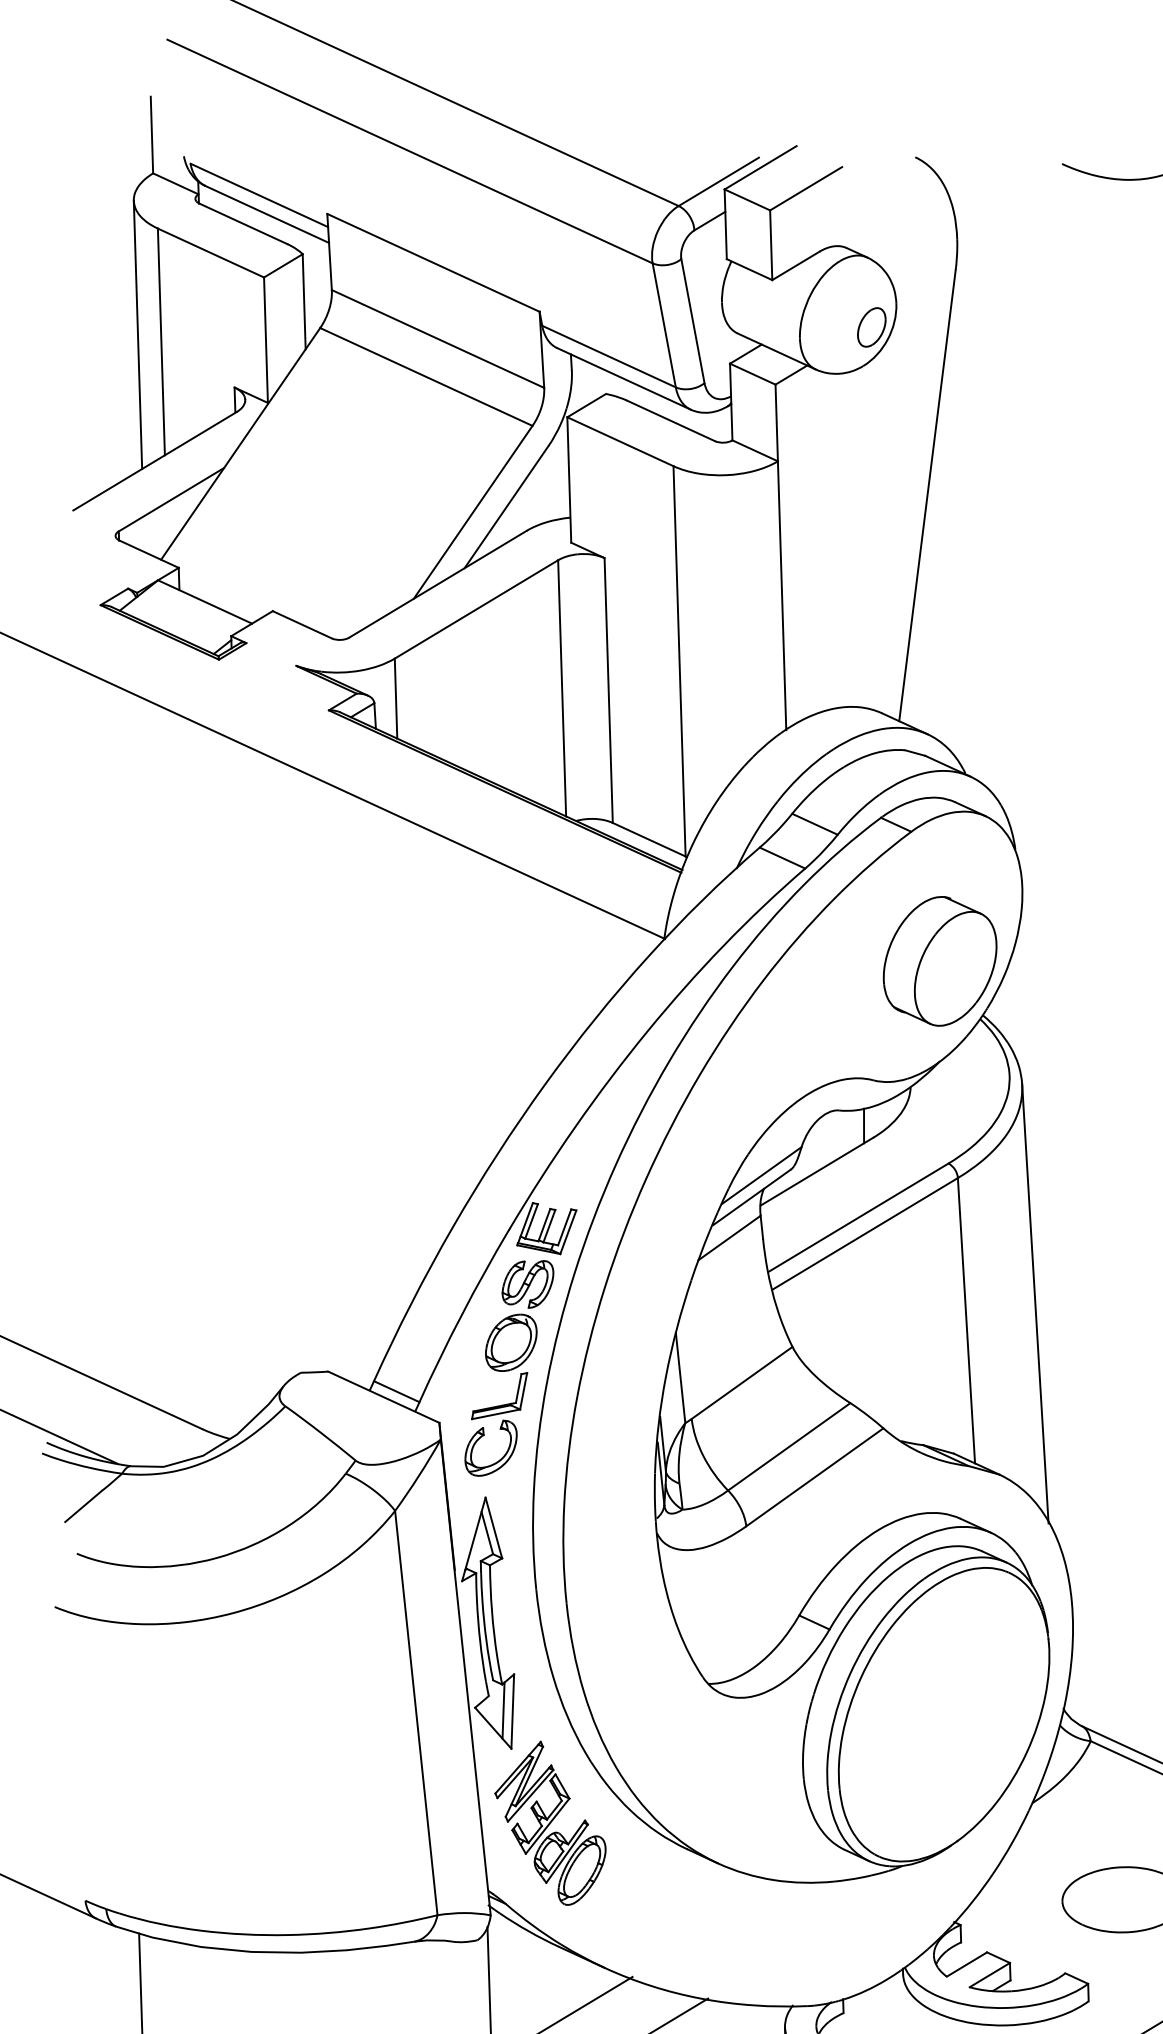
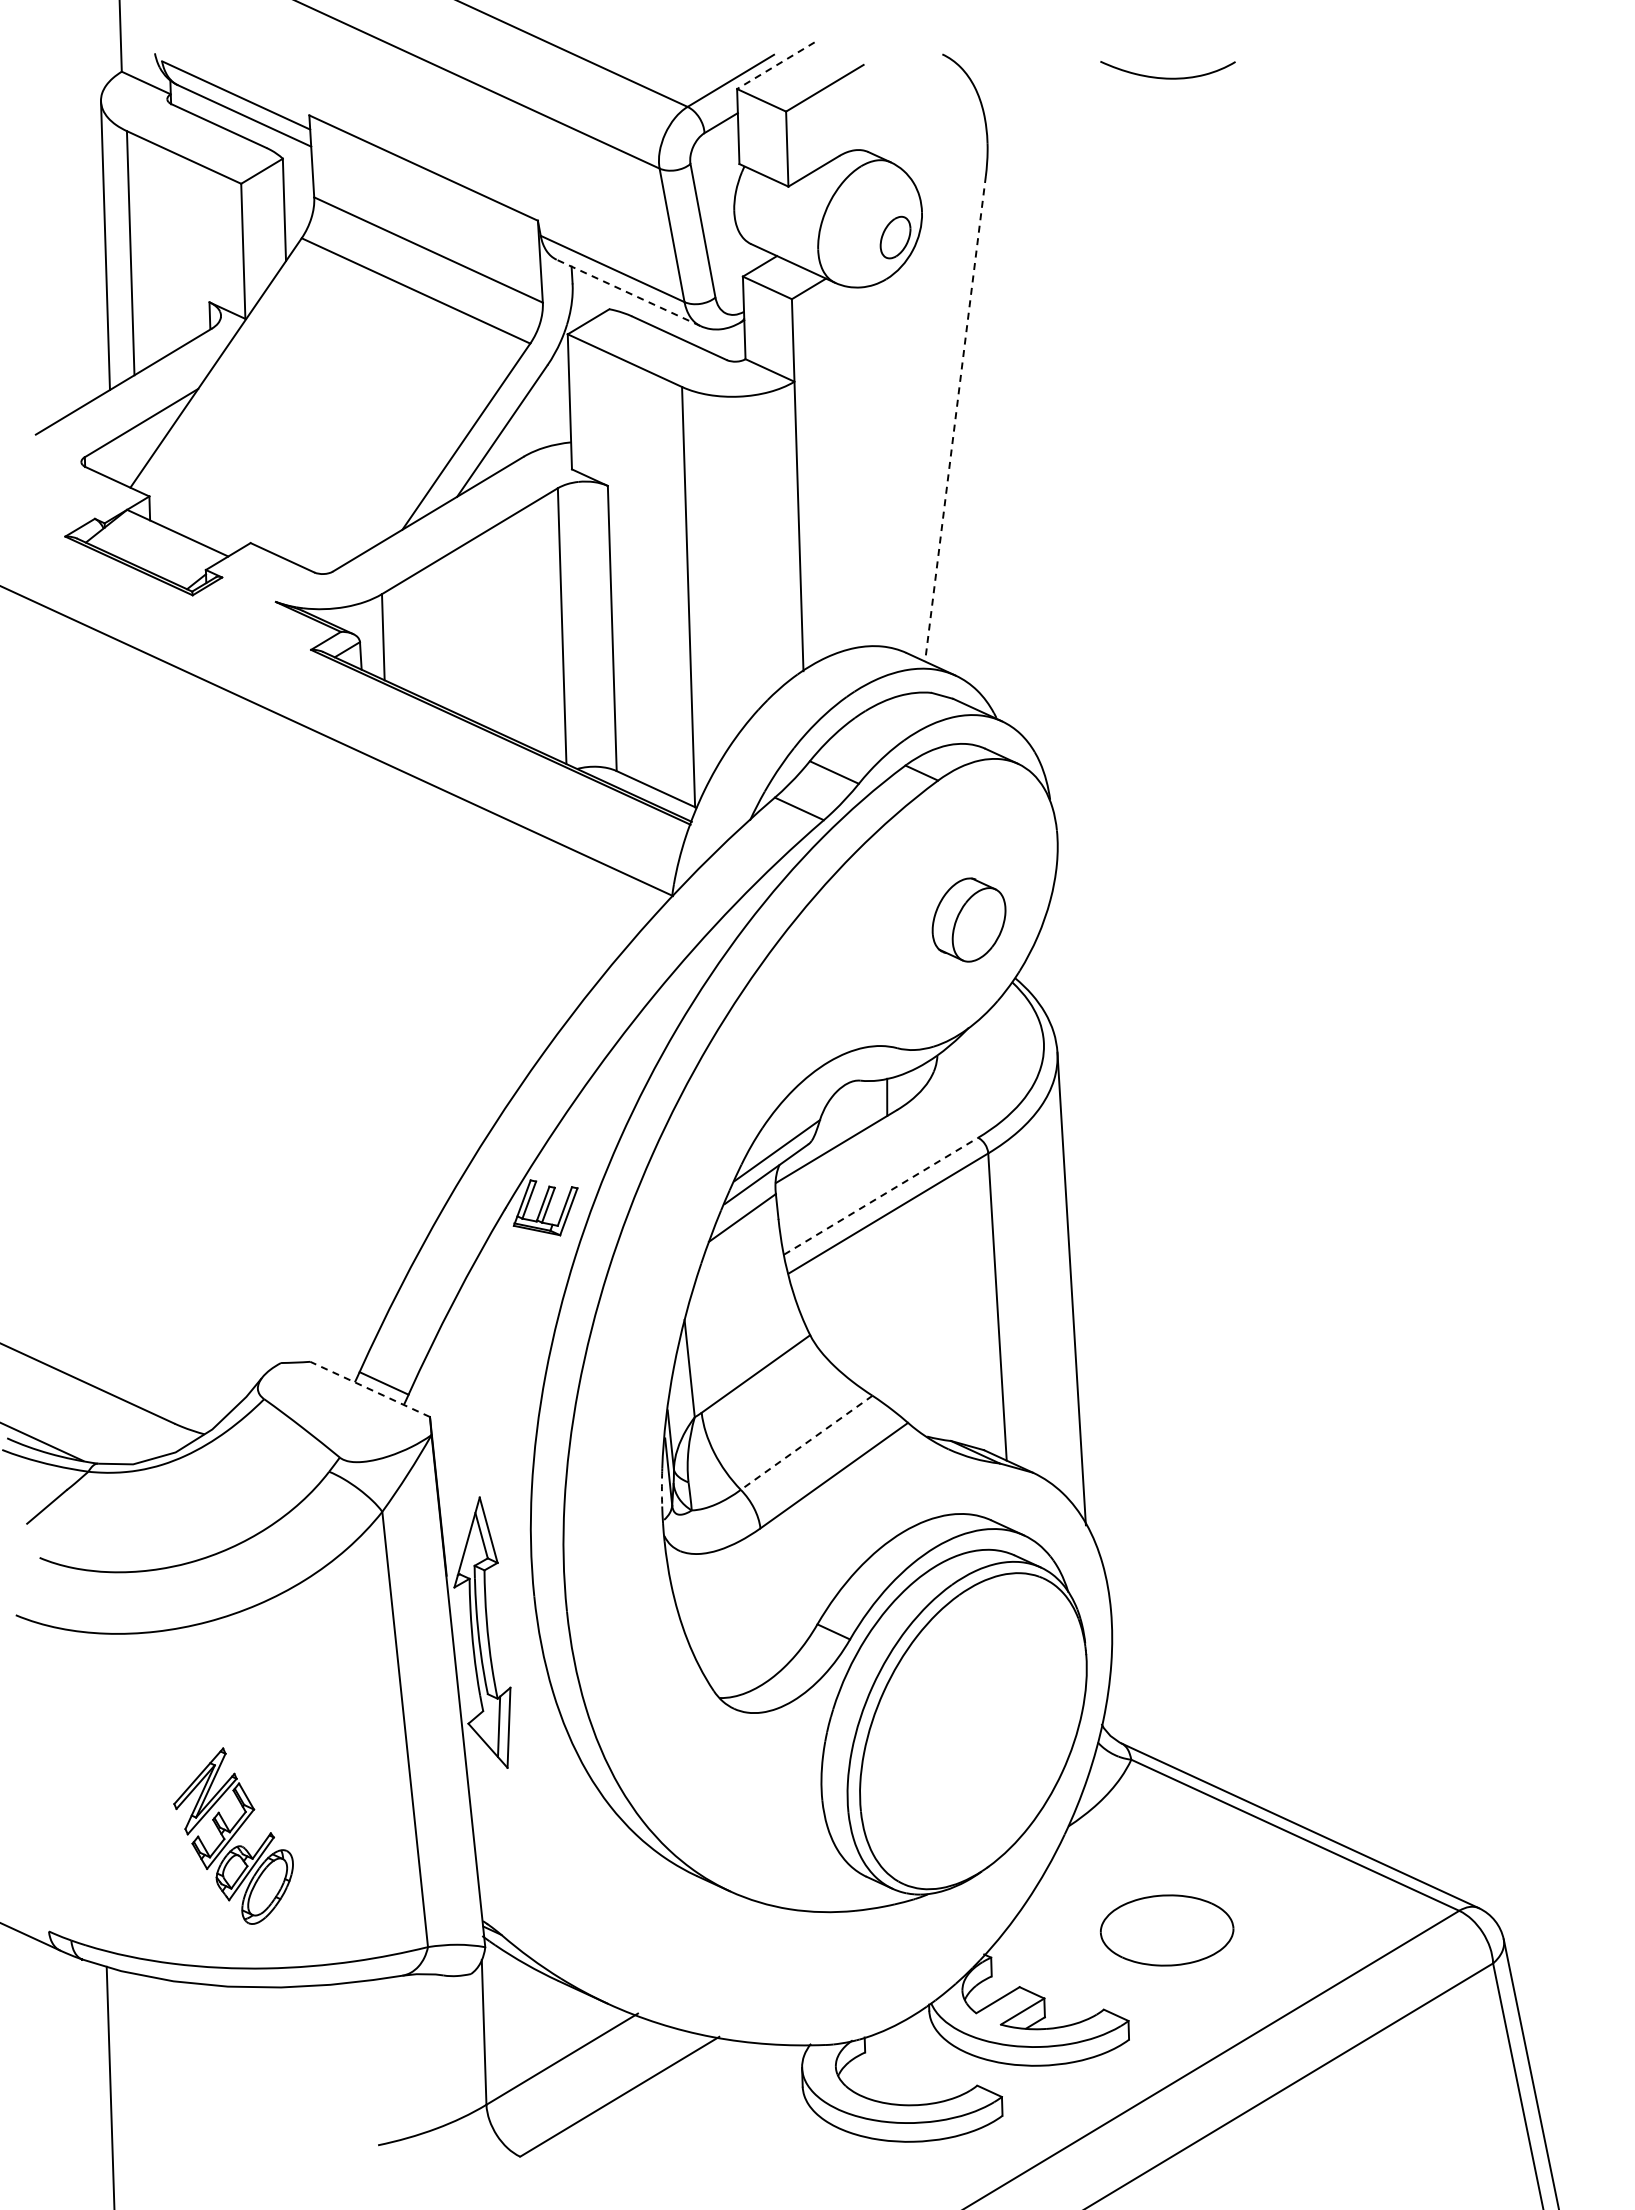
line: (760, 167) -> (775, 65), solid -> dashed
line: (623, 378) -> (628, 292), solid -> dashed
line: (927, 495) -> (955, 418), solid -> dashed
part: (939, 960) -> (968, 919), size x0.6
line: (858, 1217) -> (881, 1195), solid -> dashed
part: (509, 1367) -> (505, 1357), removed
line: (384, 1397) -> (370, 1389), solid -> dashed
line: (789, 1446) -> (806, 1442), solid -> dashed
arc: (654, 1490) -> (661, 1489), solid -> dashed
part: (550, 1822) -> (233, 1835), moved

